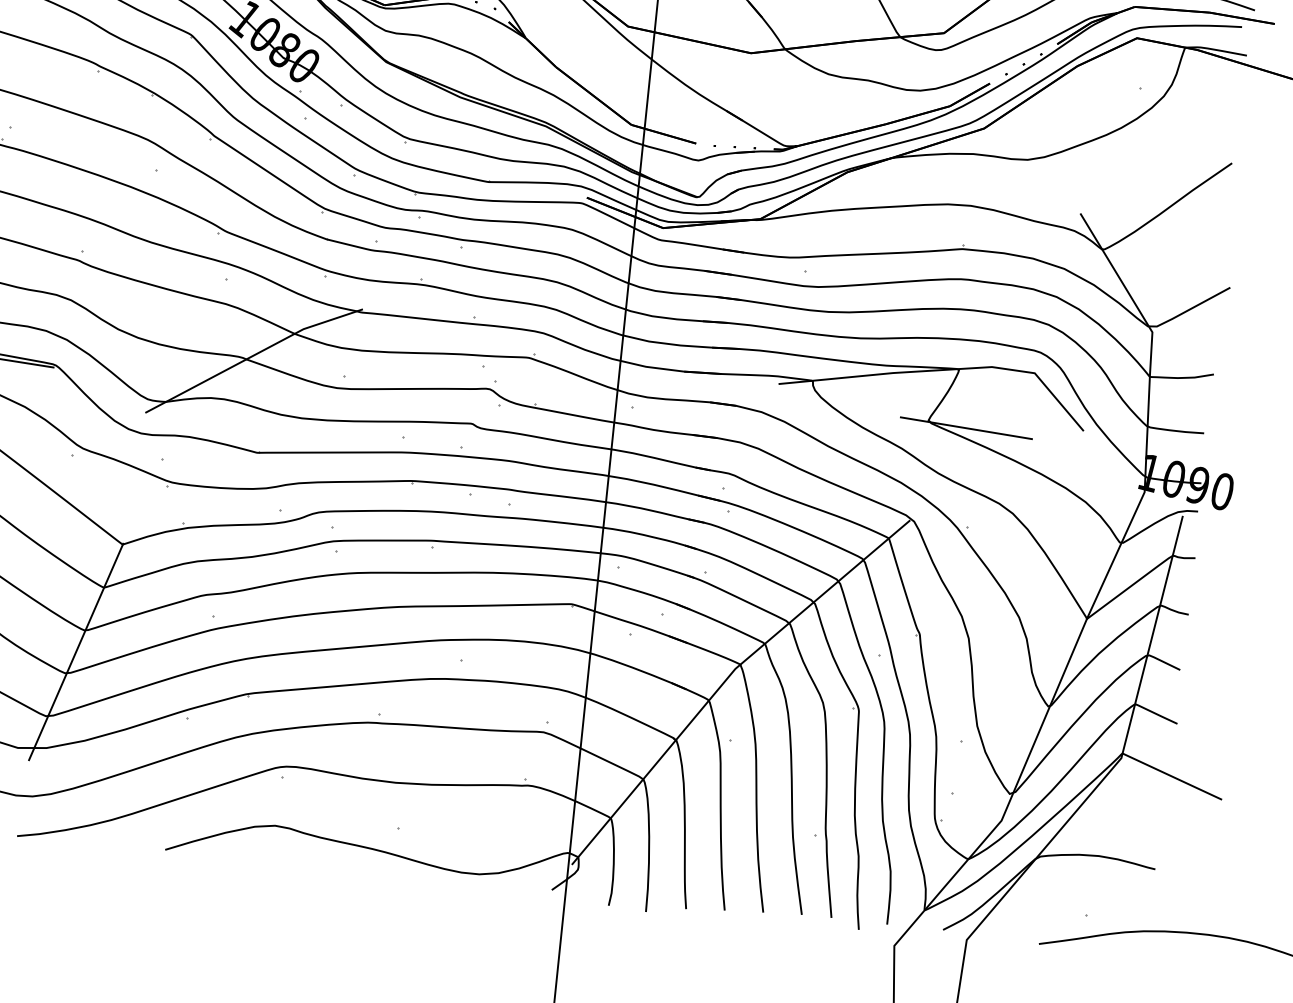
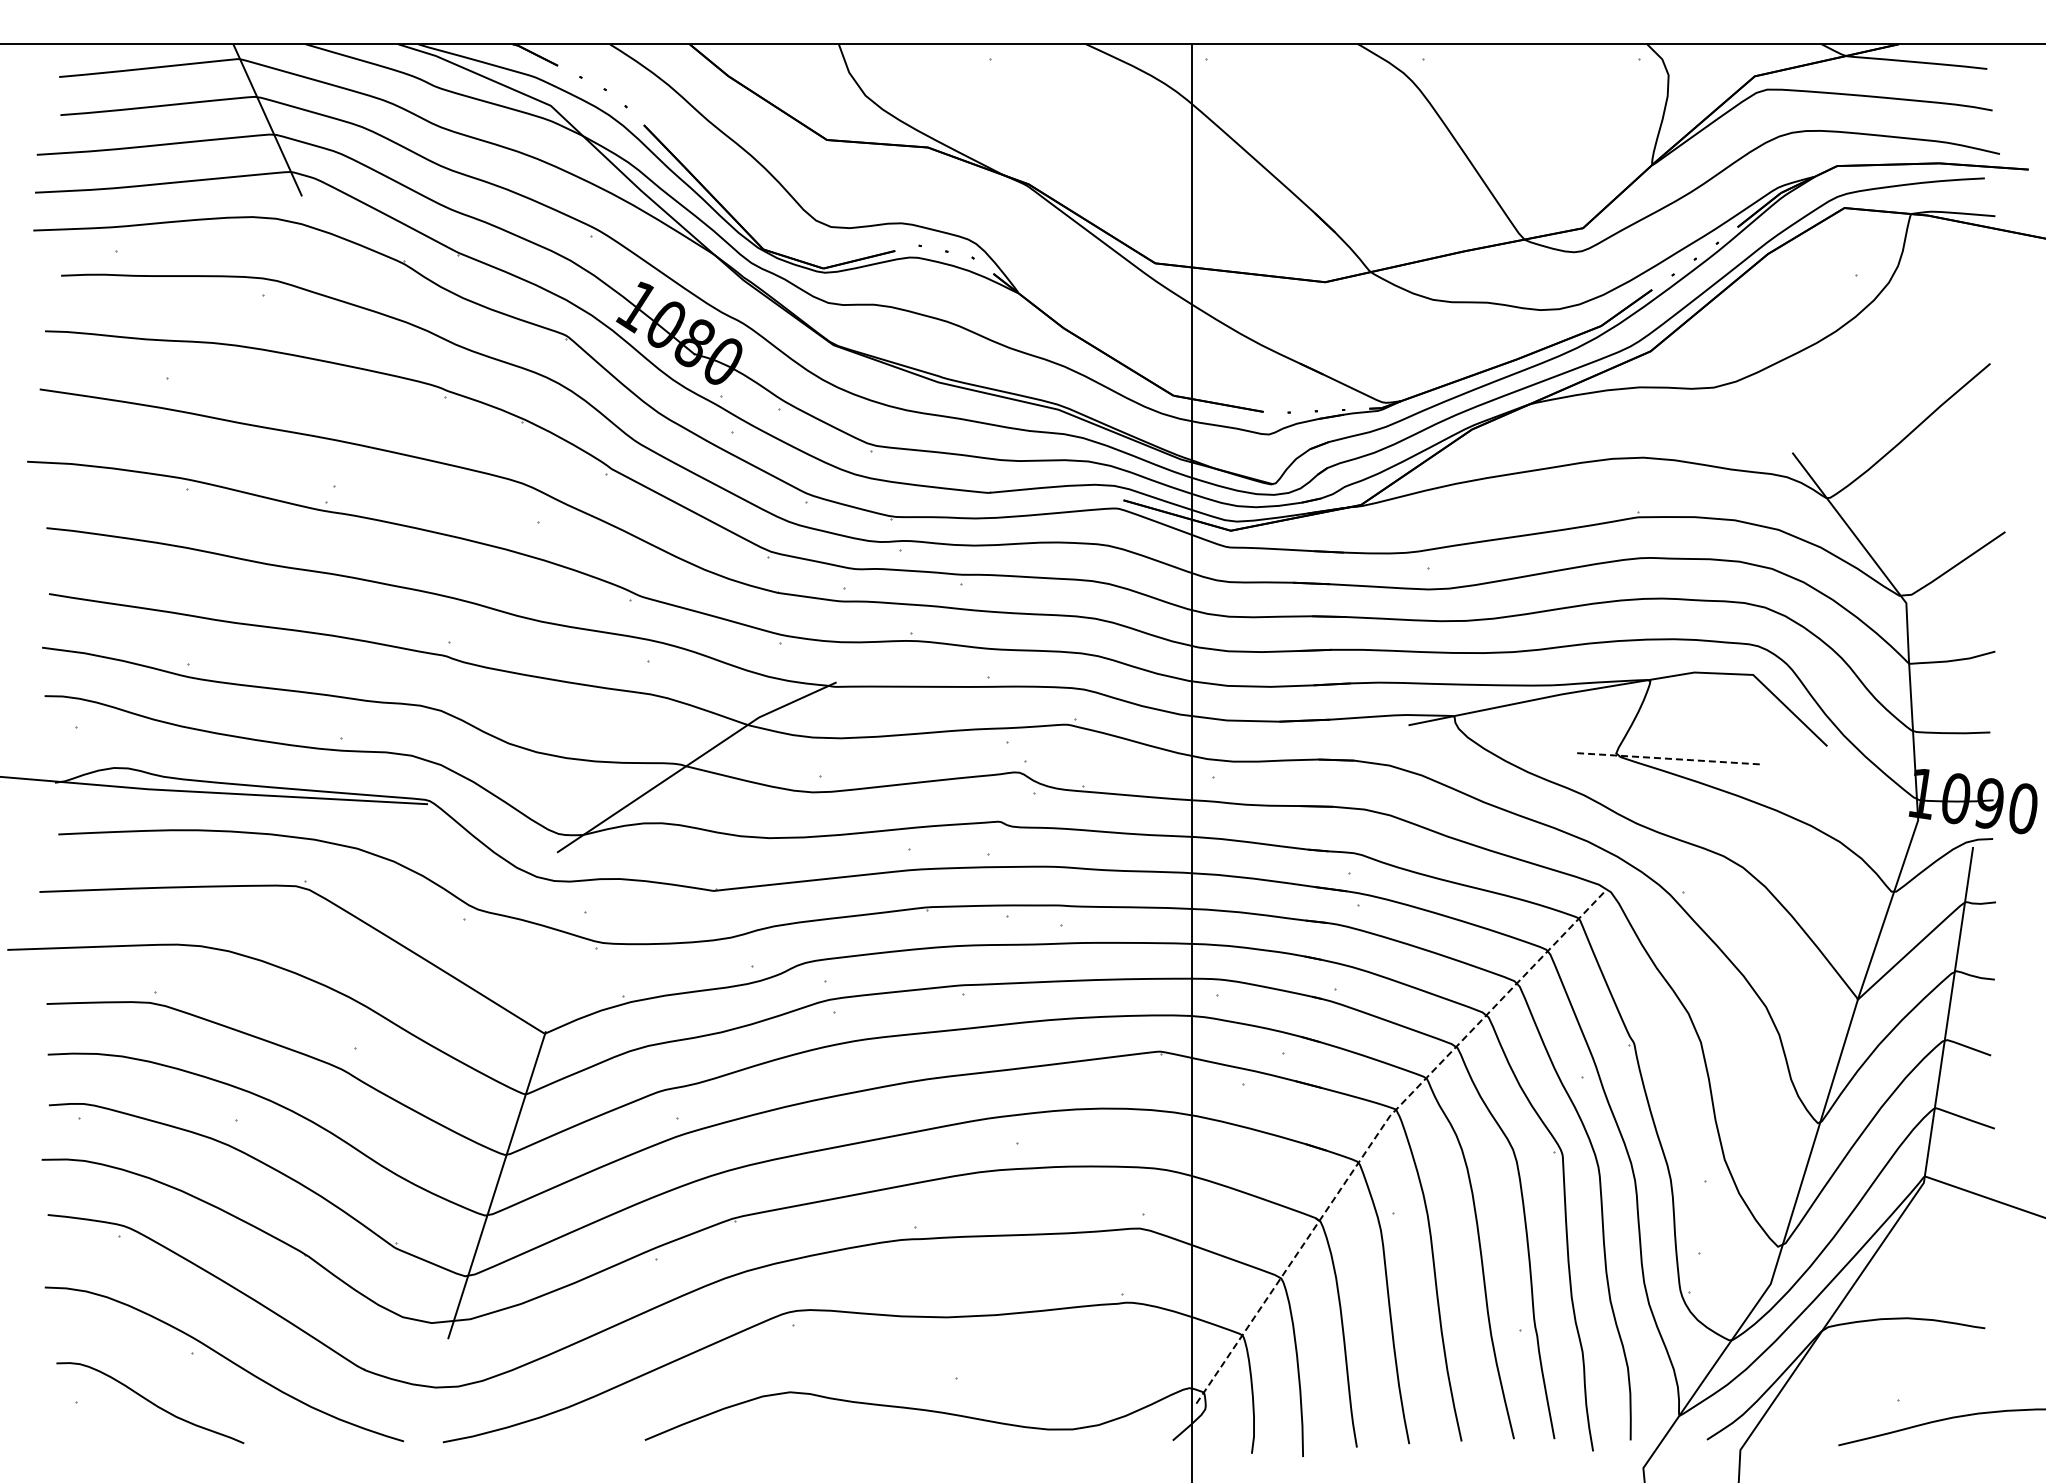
line: (965, 427) -> (1667, 758), solid -> dashed
line: (727, 678) -> (1380, 1130), solid -> dashed

